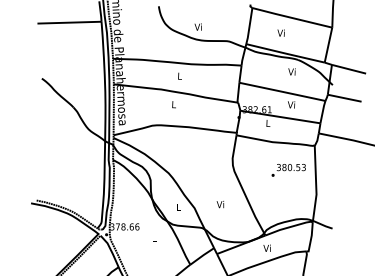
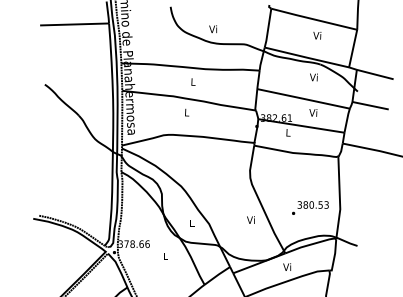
text: (280, 32) -> (316, 35), moved
text: (288, 170) -> (310, 208), moved
text: (220, 204) -> (250, 220), moved

